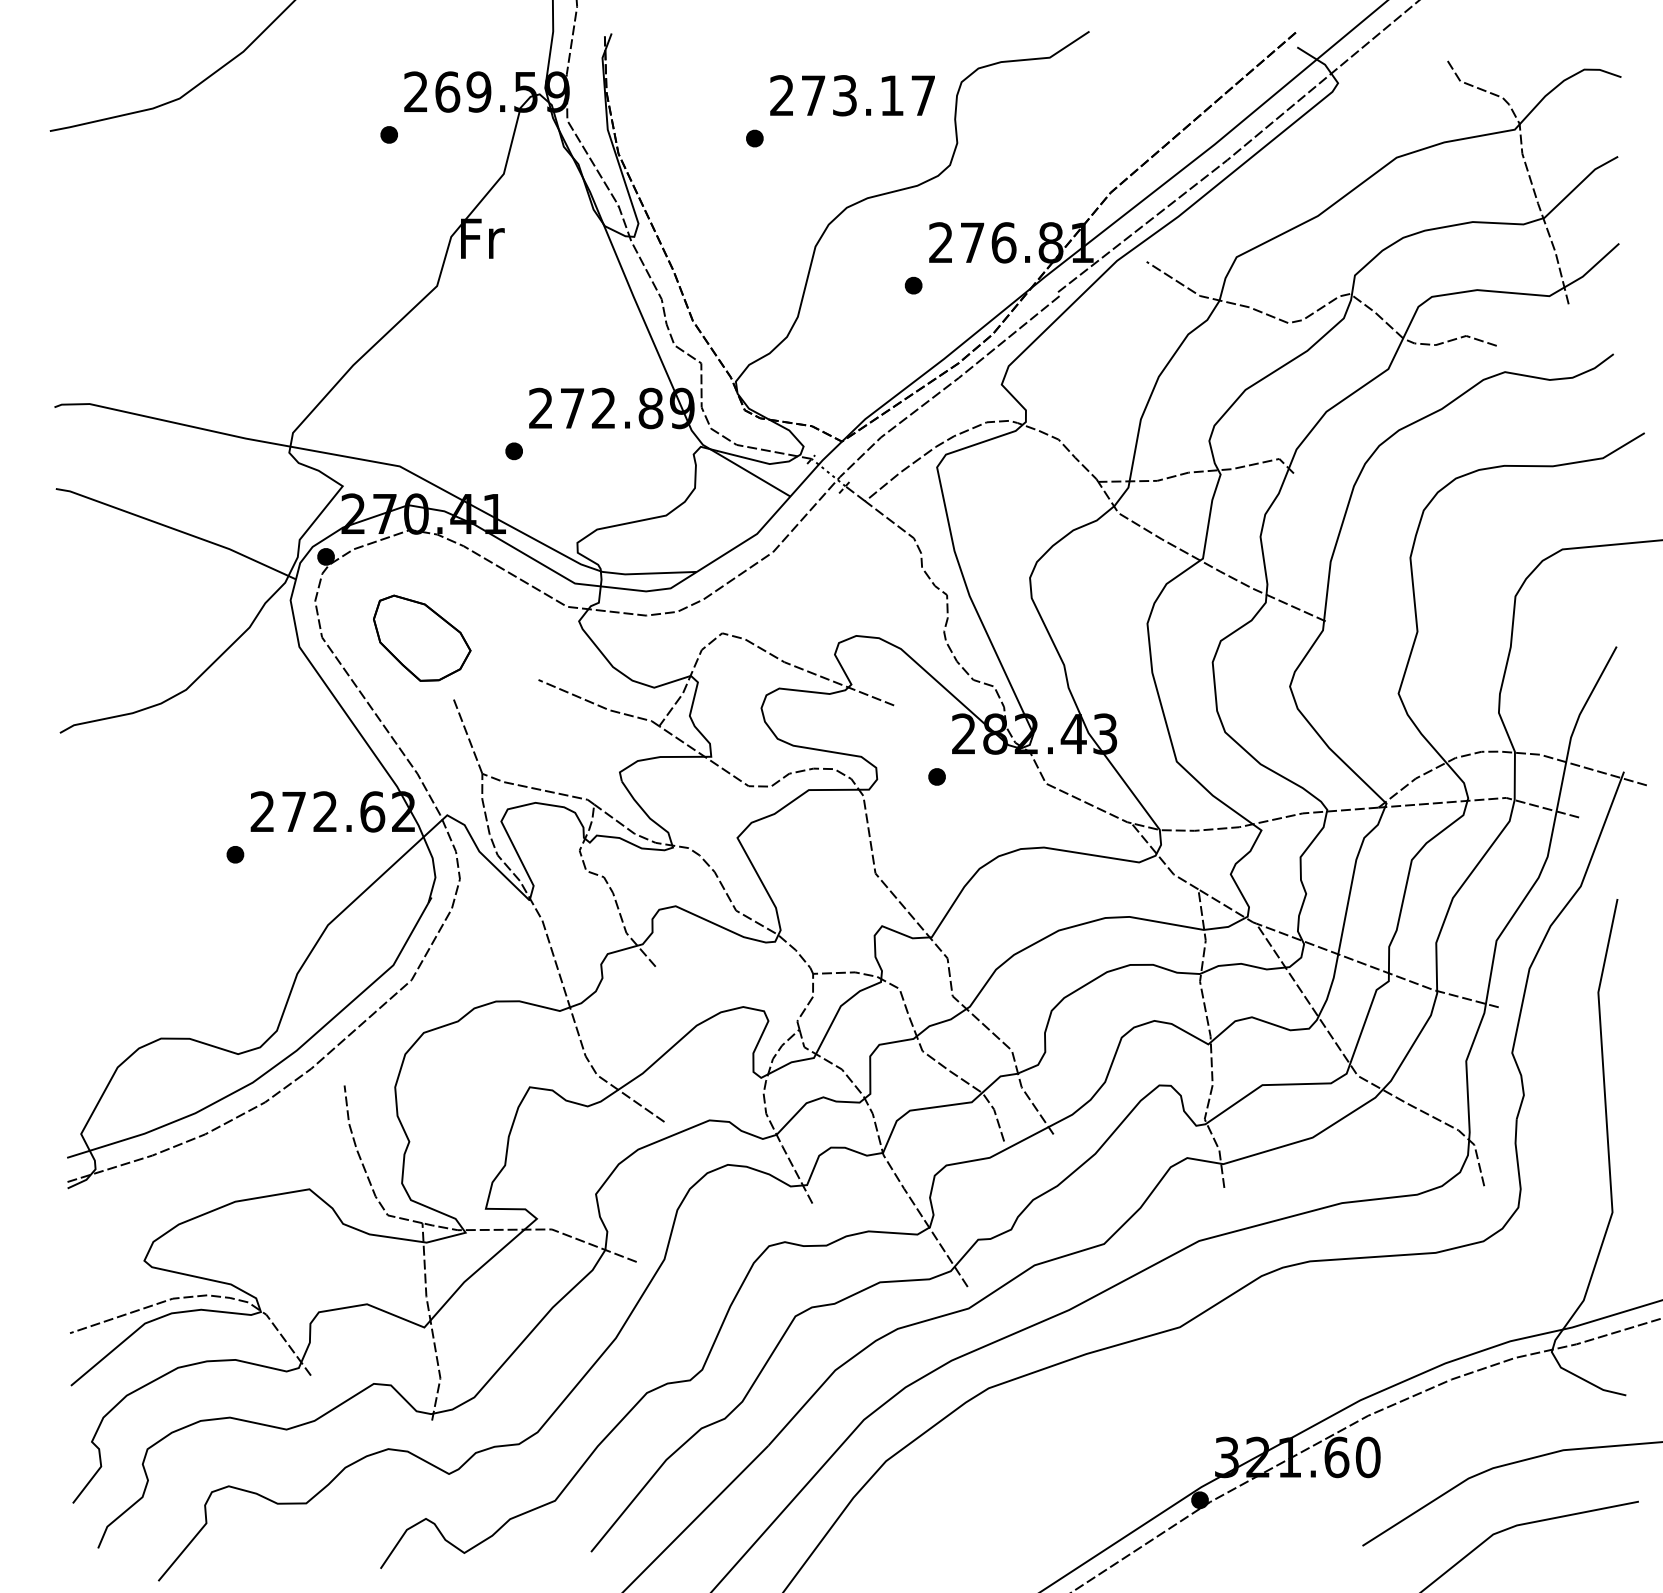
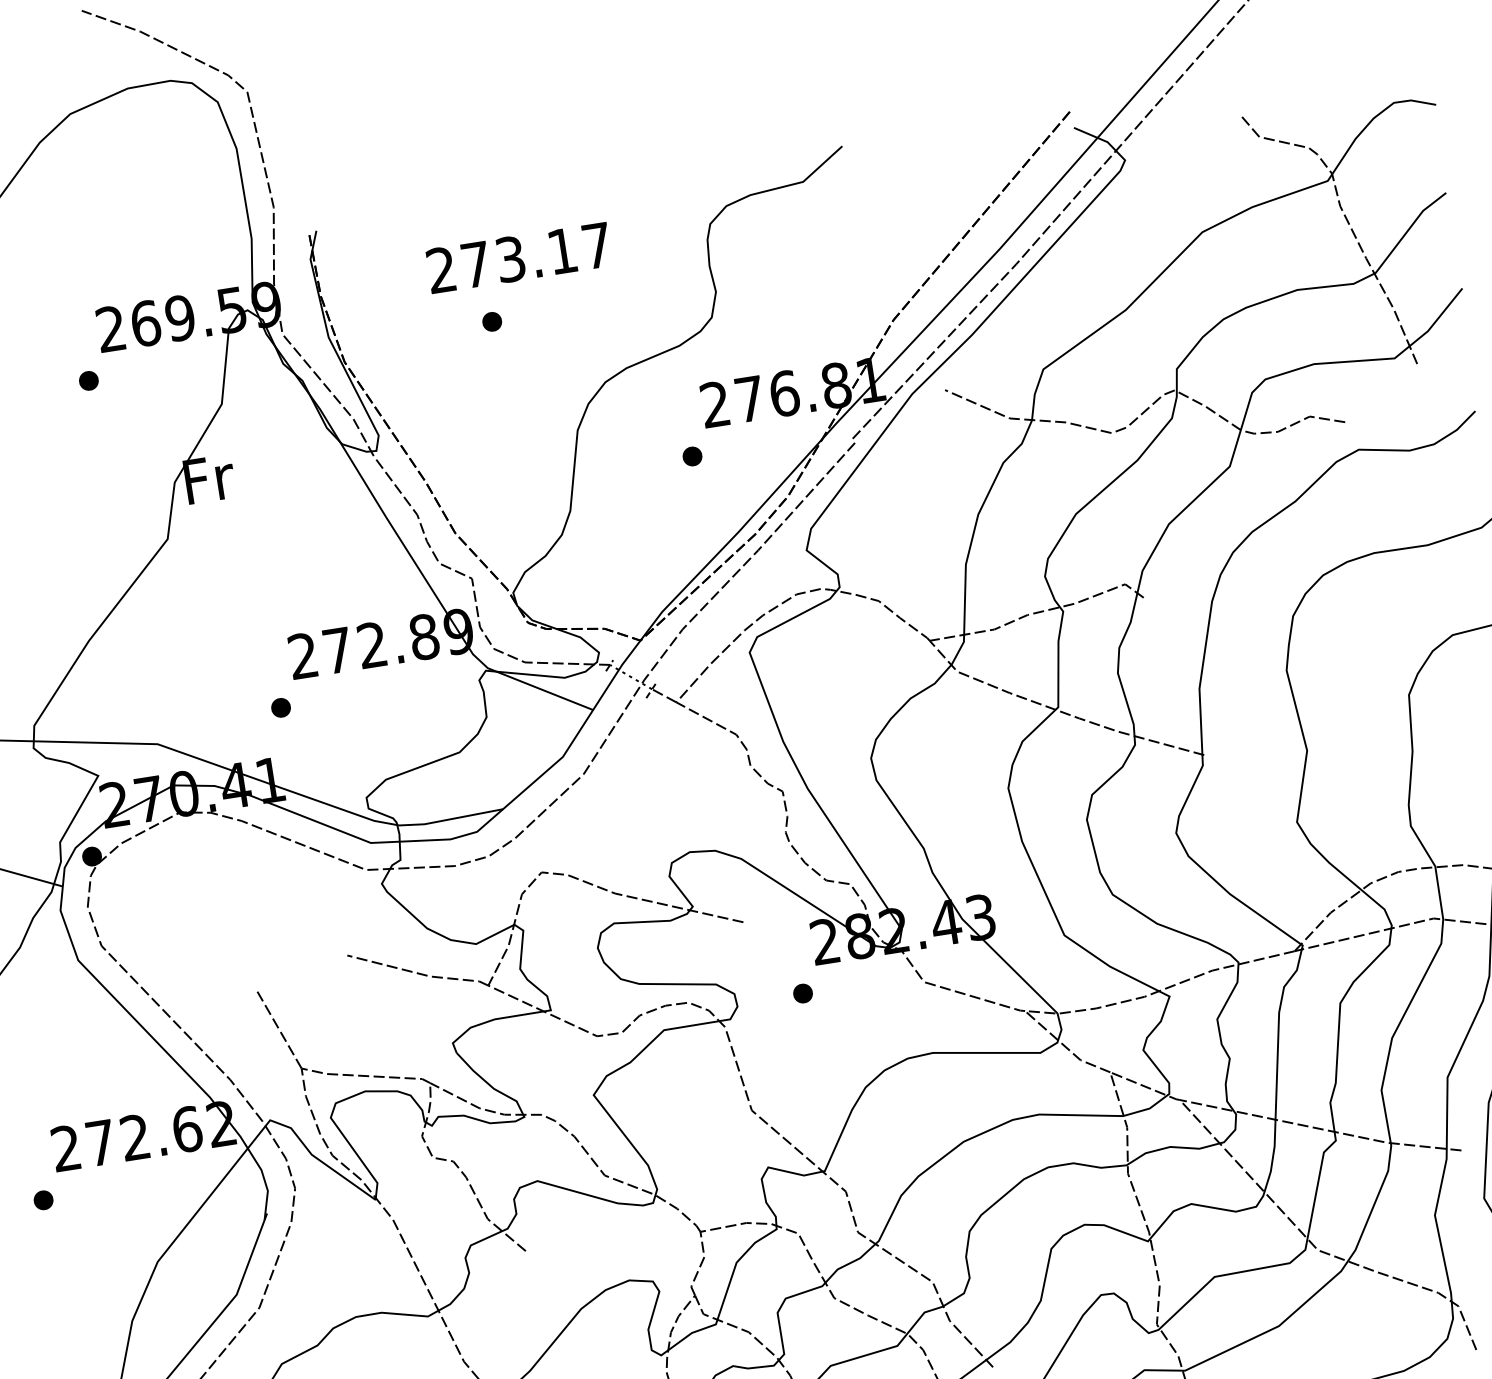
text: (852, 95) -> (519, 257), moved
part: (422, 637) -> (212, 928), removed

